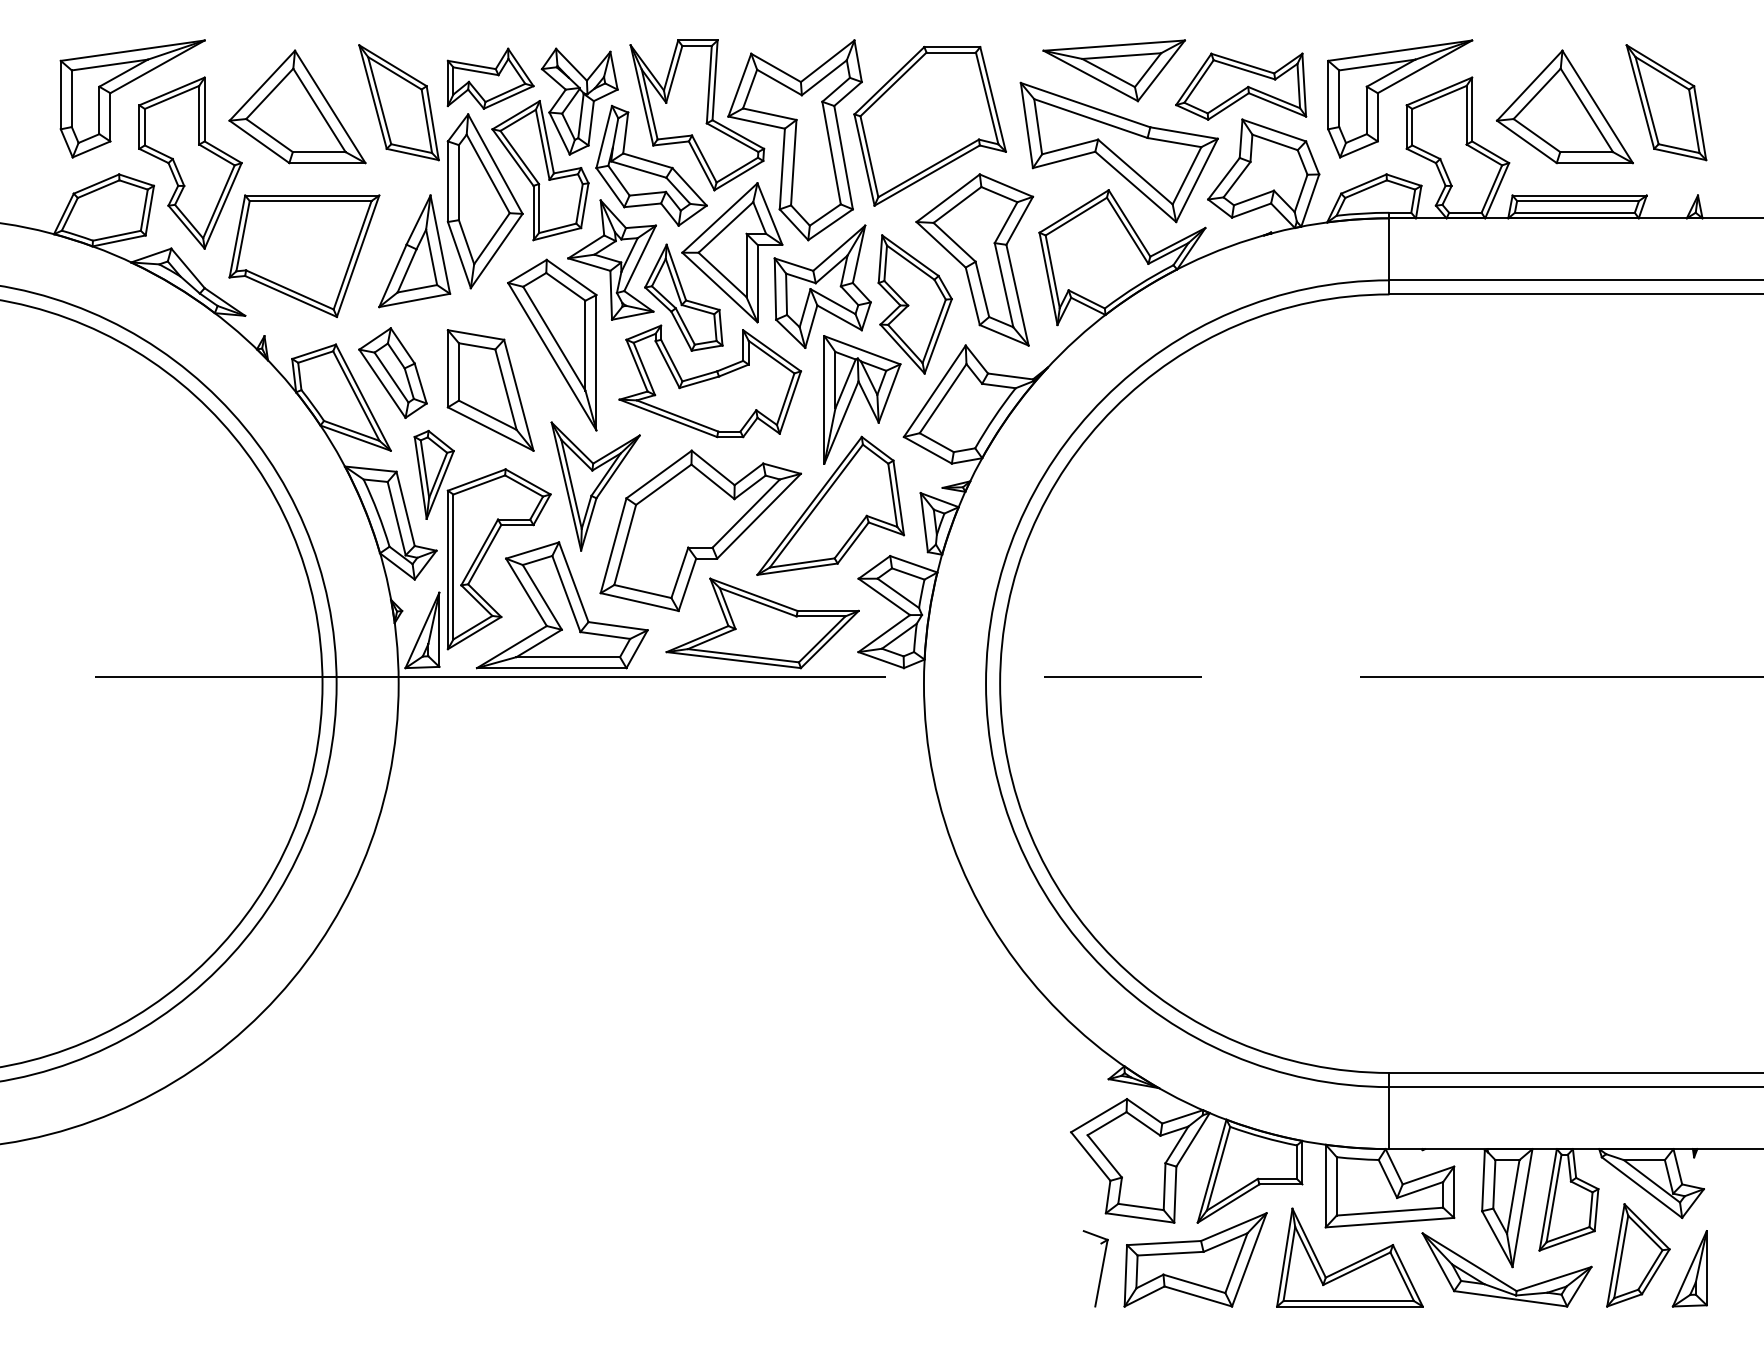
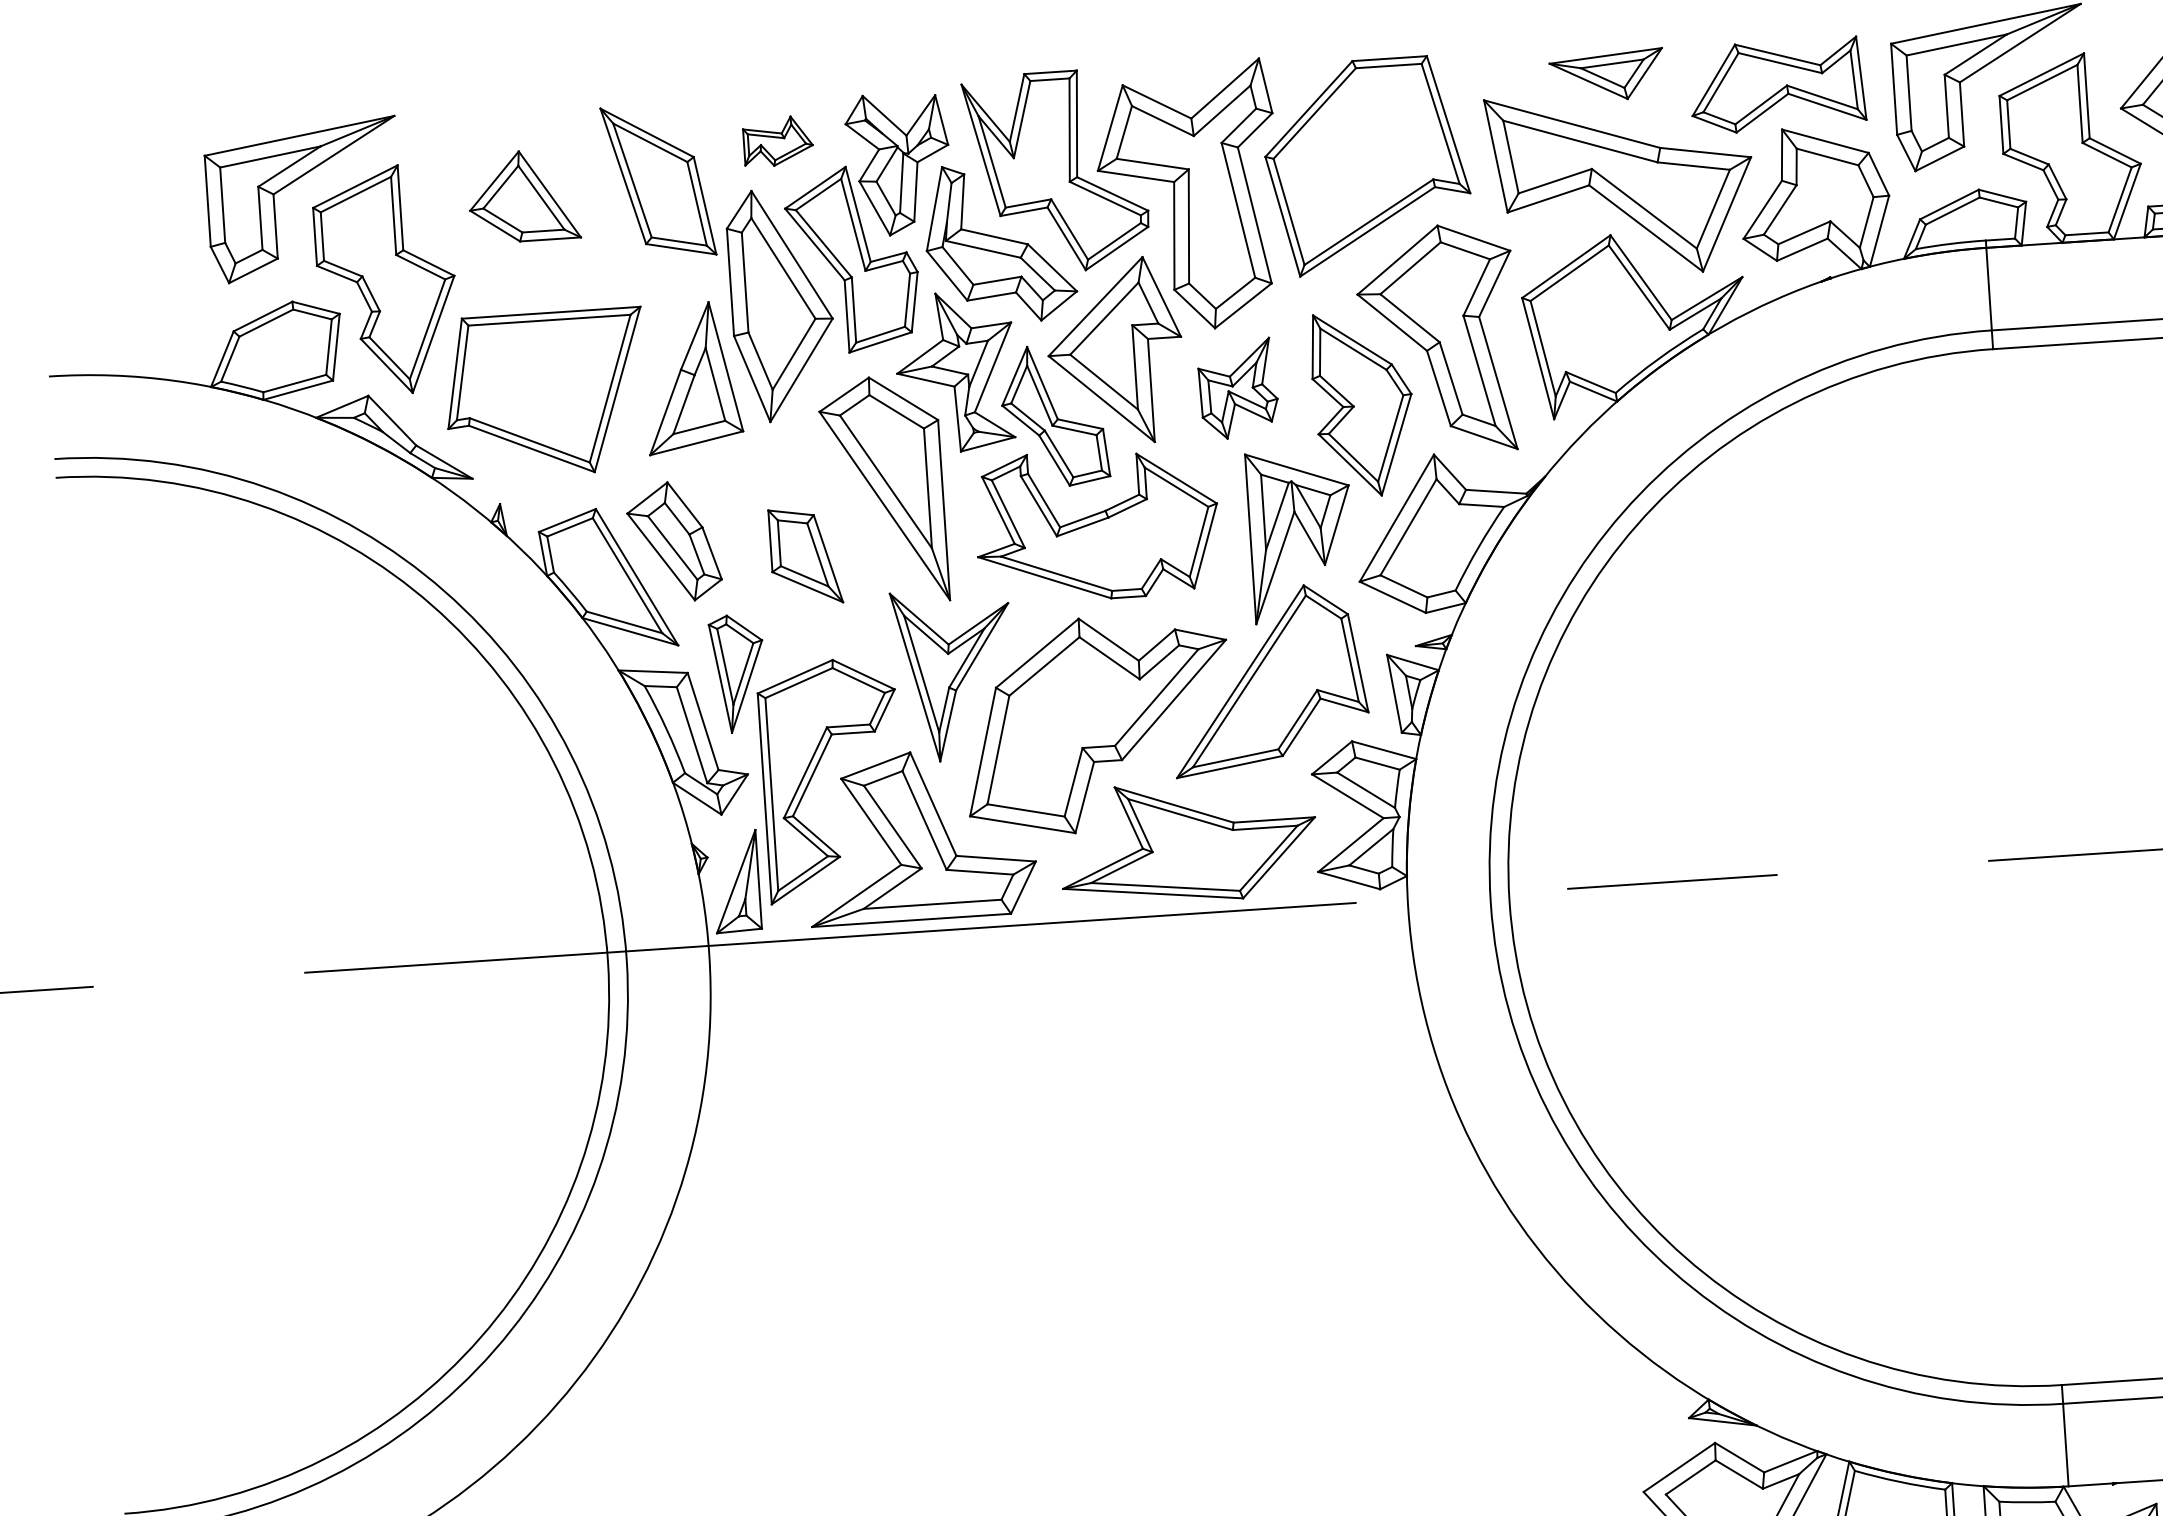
part: (1113, 70) -> (1606, 75), size x0.6
part: (490, 78) -> (777, 141), size x0.6
part: (297, 106) -> (523, 195), size x0.6
part: (822, 286) -> (1238, 388), size x0.6
part: (490, 390) -> (805, 556), size x0.6

